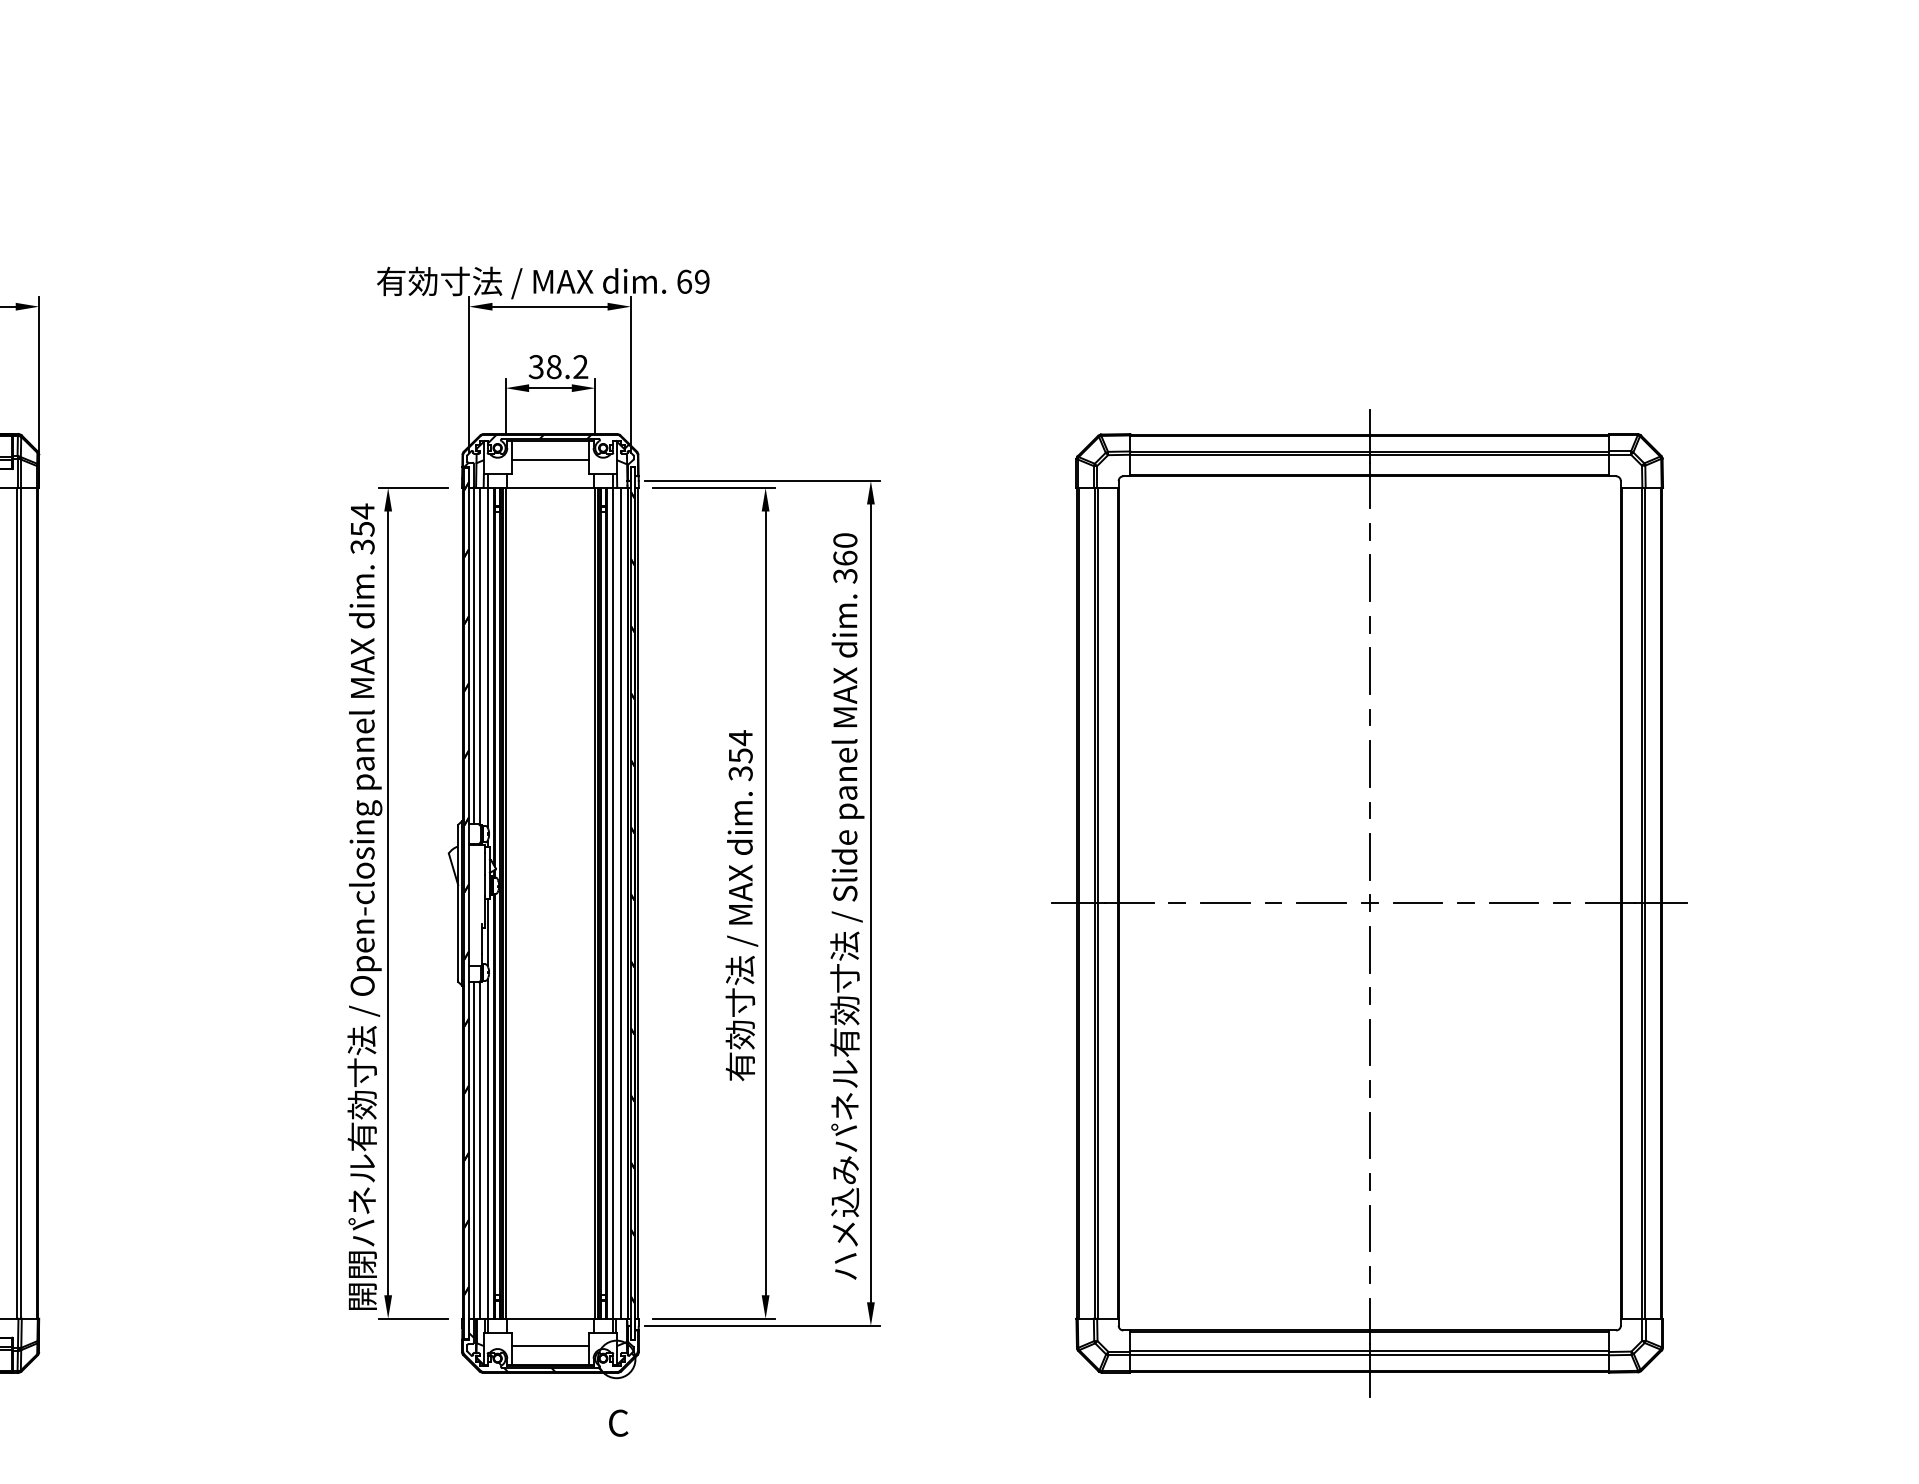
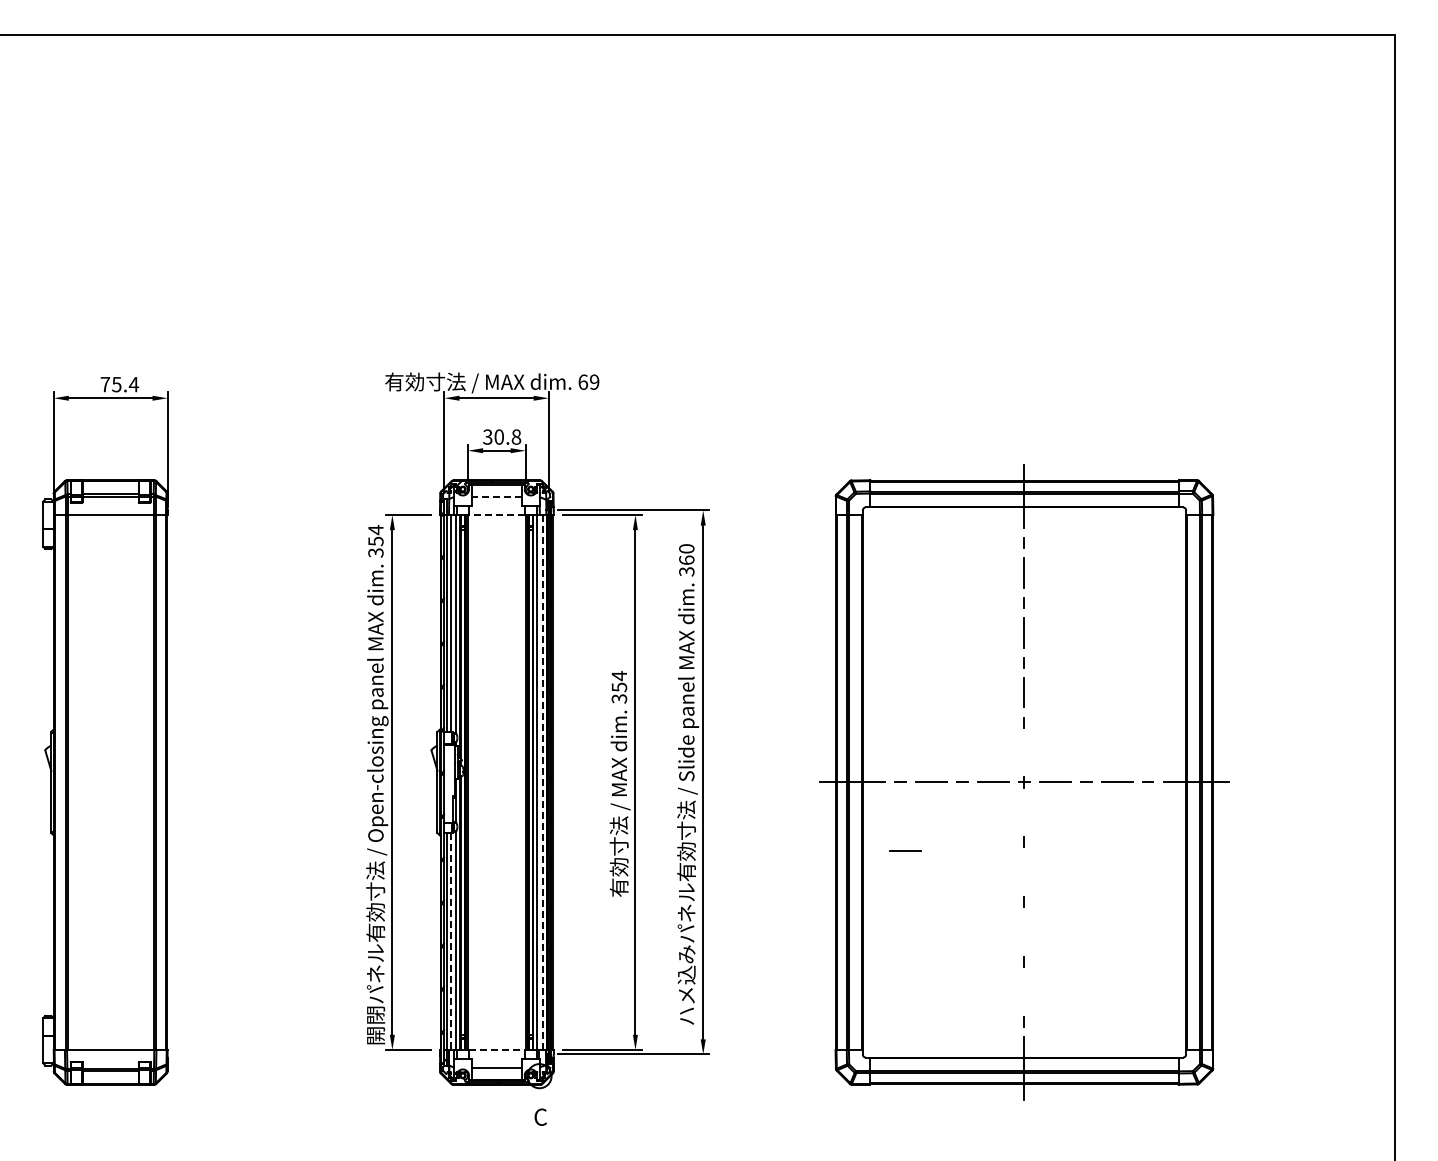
text: (566, 366) -> (507, 436), 38.2 -> 30.8
line: (549, 459) -> (496, 496), solid -> dashed
line: (549, 488) -> (496, 515), solid -> dashed
line: (1369, 856) -> (1024, 752), removed
line: (621, 903) -> (542, 782), solid -> dashed
line: (1369, 949) -> (1024, 812), removed
line: (1184, 1009) -> (905, 850), added
line: (1369, 1041) -> (1024, 871), removed
line: (1369, 1134) -> (1024, 931), removed
line: (479, 1151) -> (451, 942), solid -> dashed
line: (1369, 1227) -> (1024, 991), removed
line: (549, 1318) -> (496, 1049), solid -> dashed

